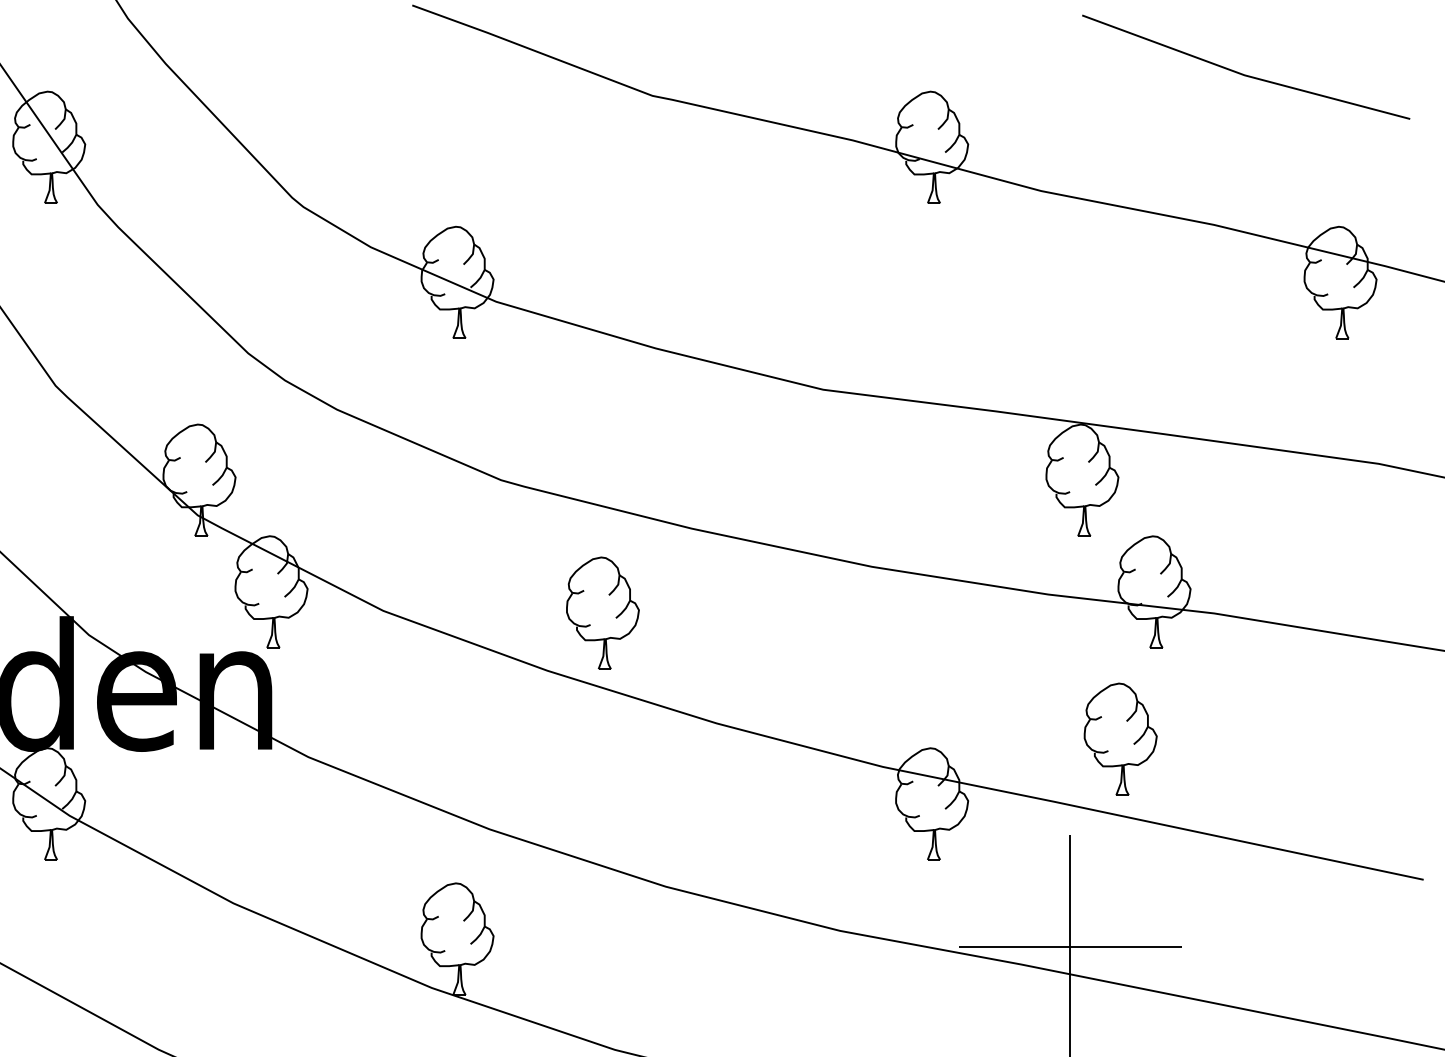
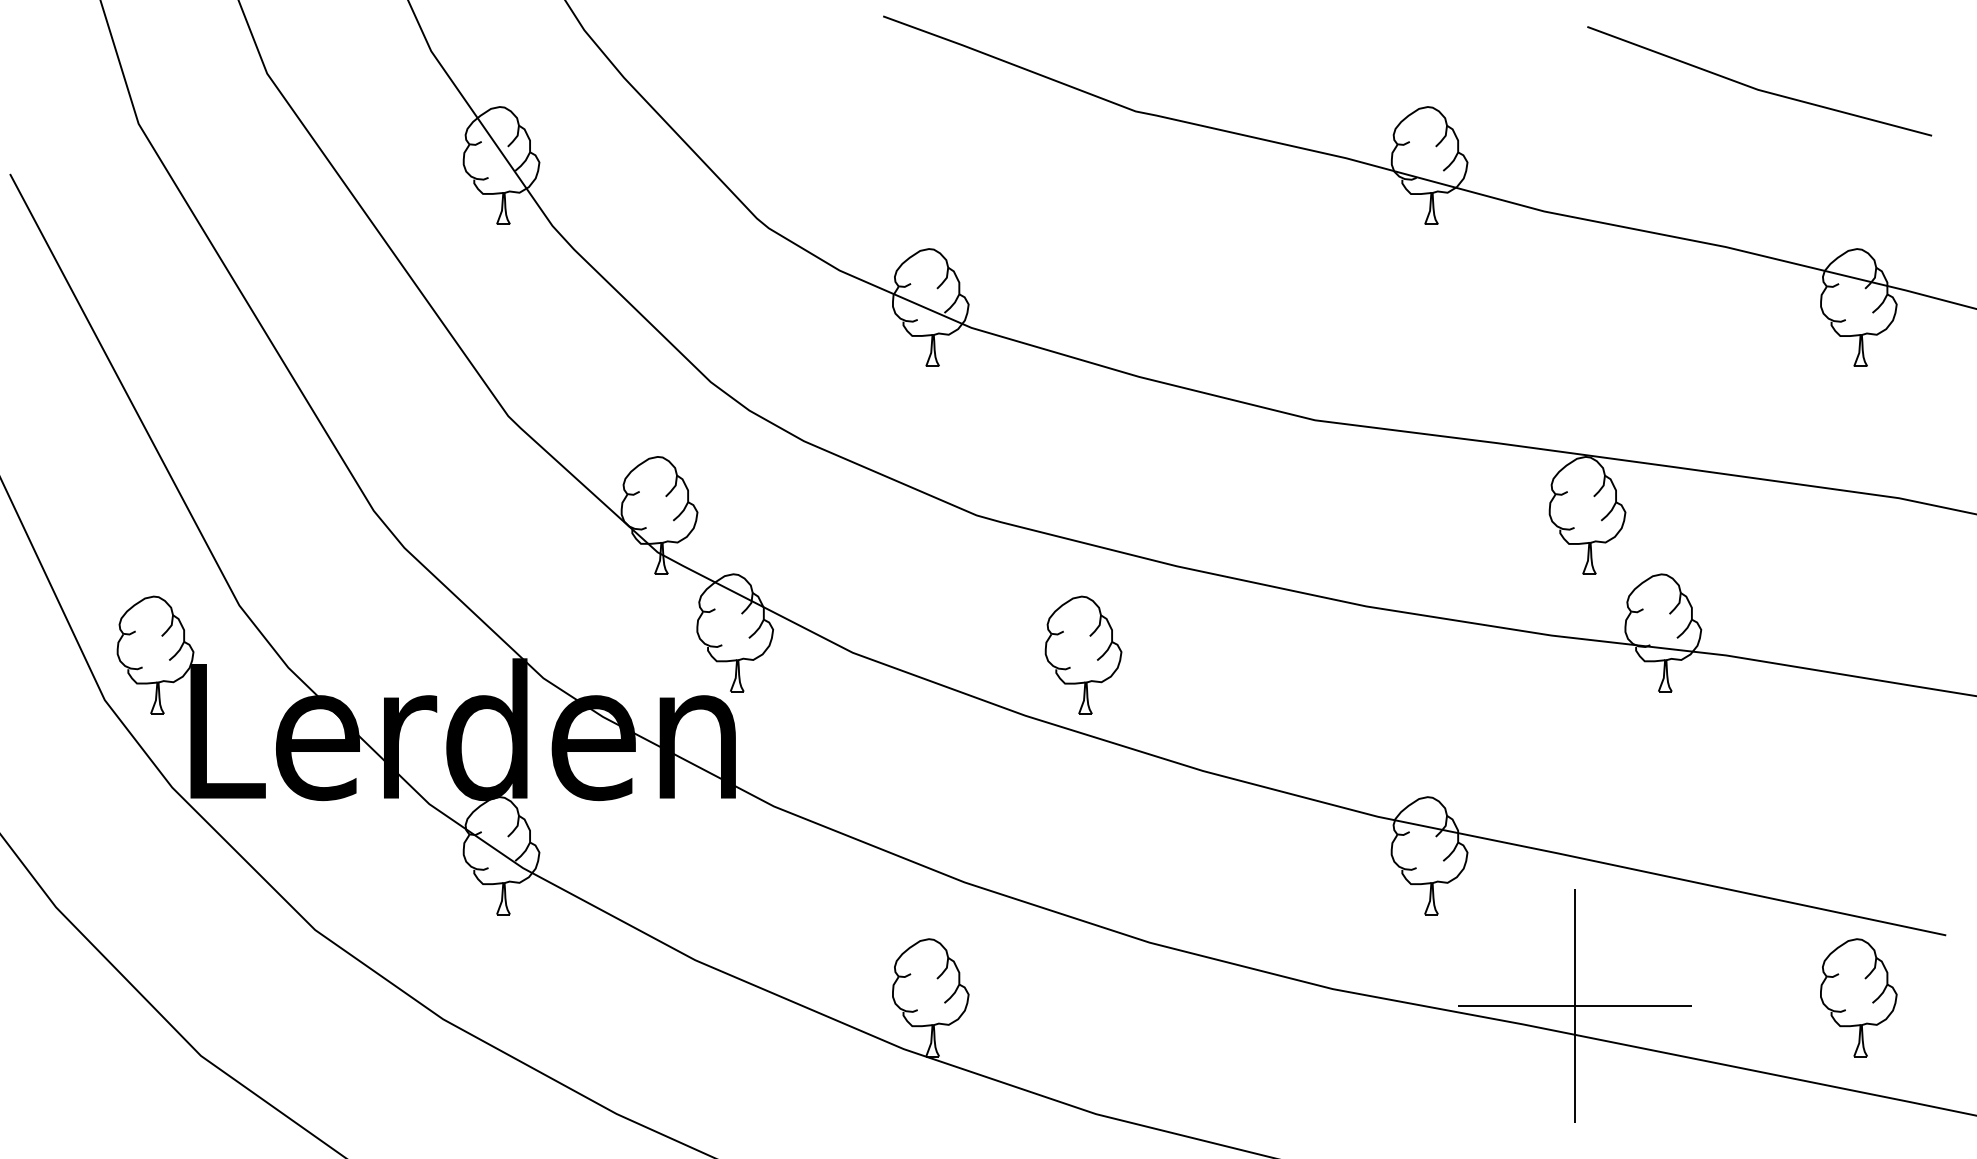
part: (1120, 739) -> (1858, 997), moved

